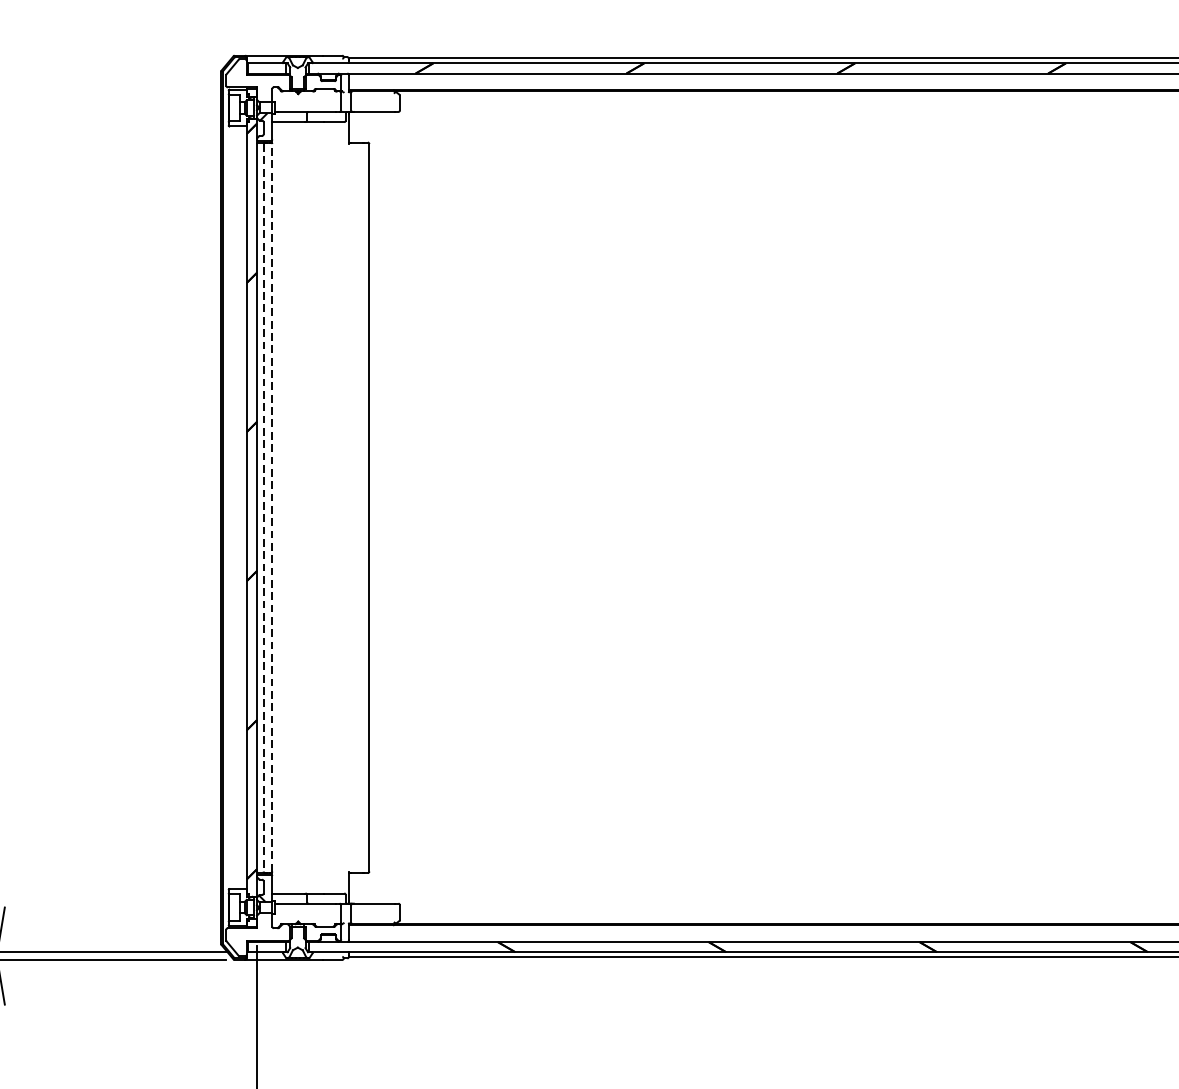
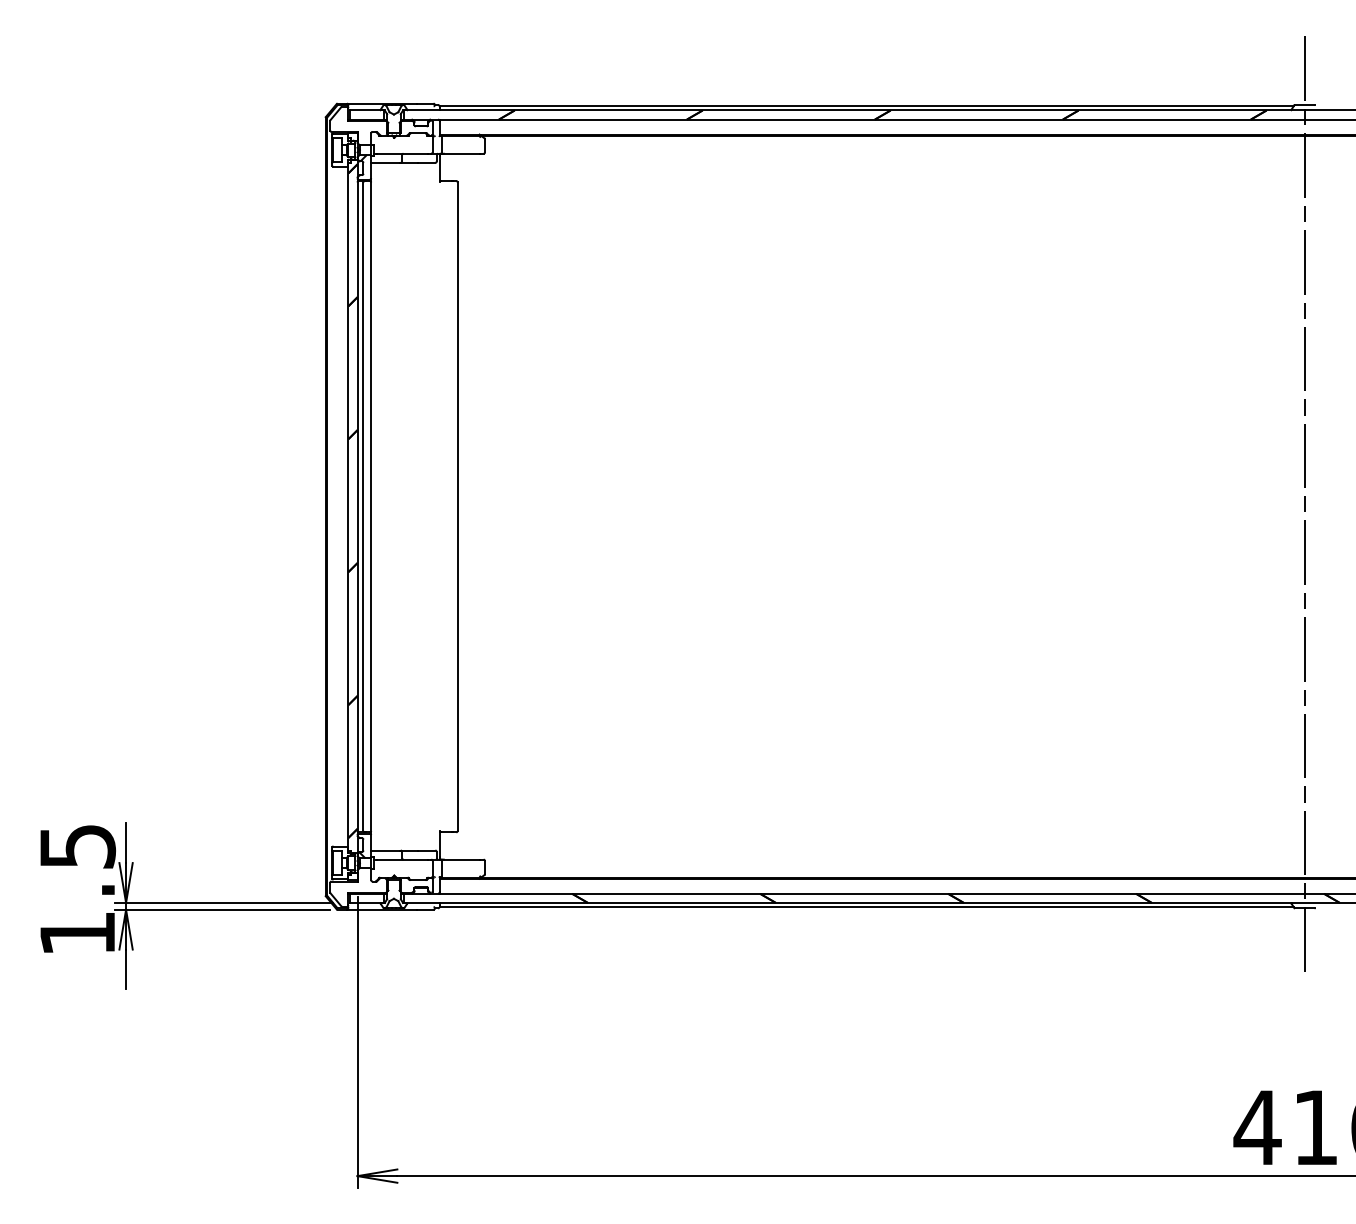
line: (272, 507) -> (371, 506), dashed -> solid
line: (263, 508) -> (363, 507), dashed -> solid

